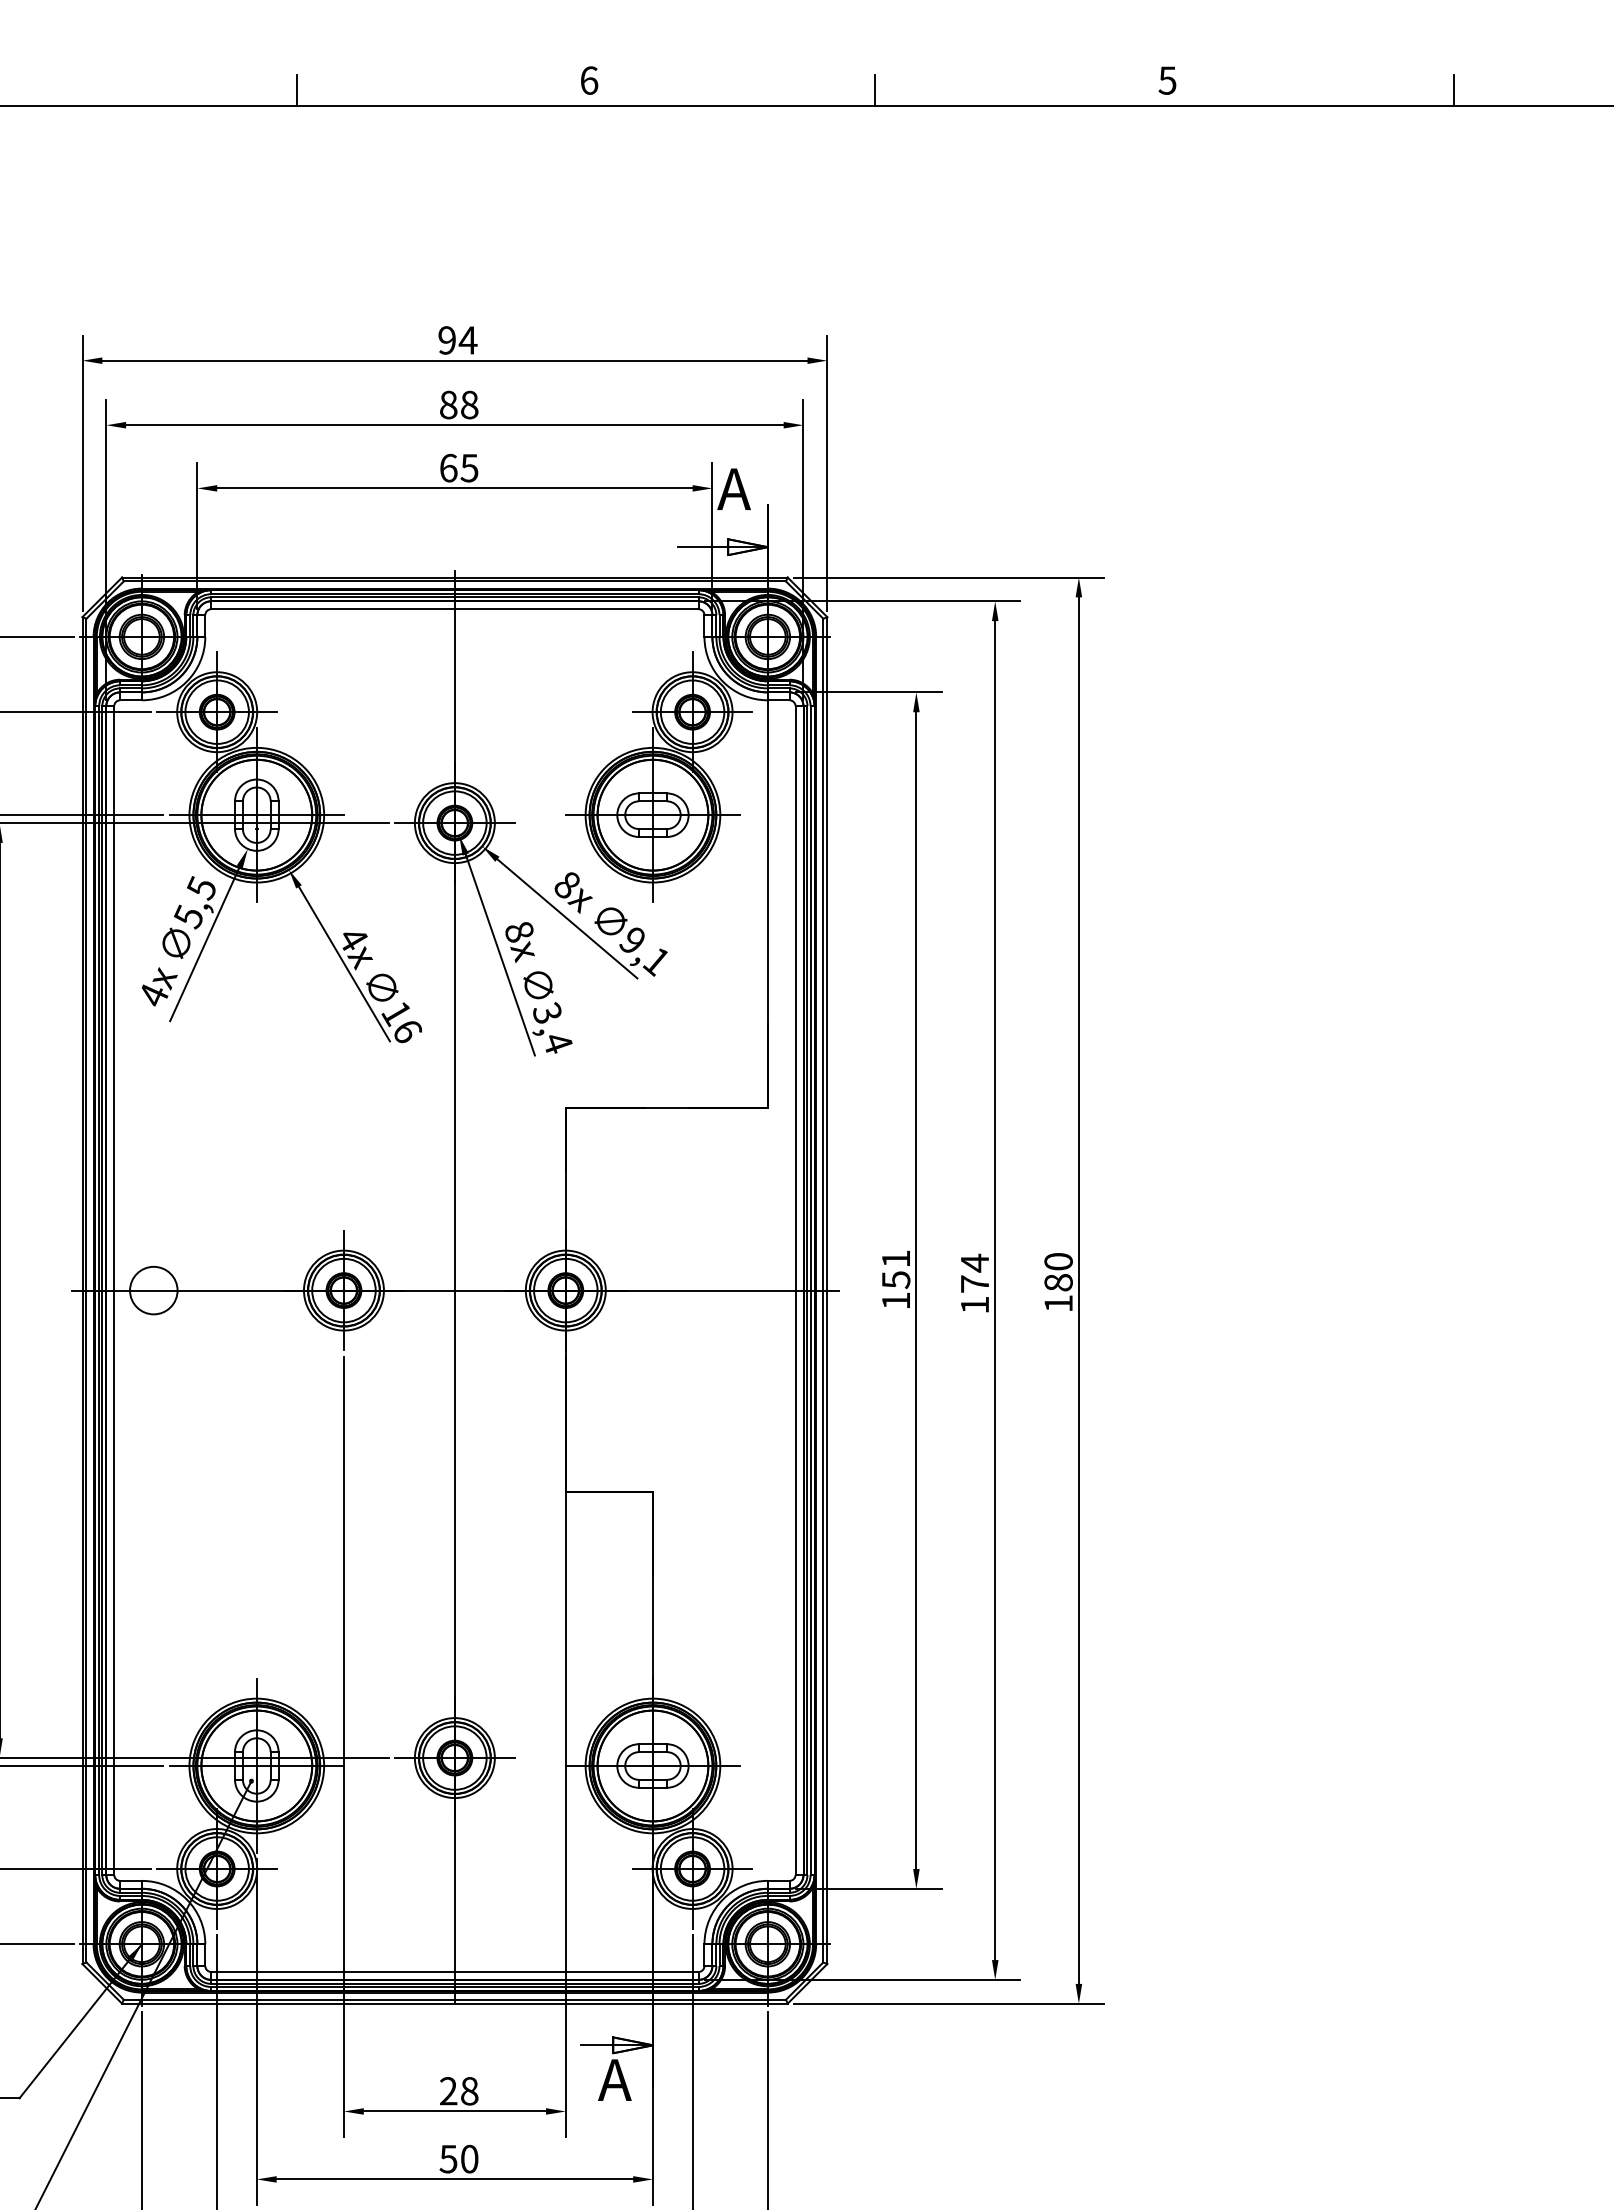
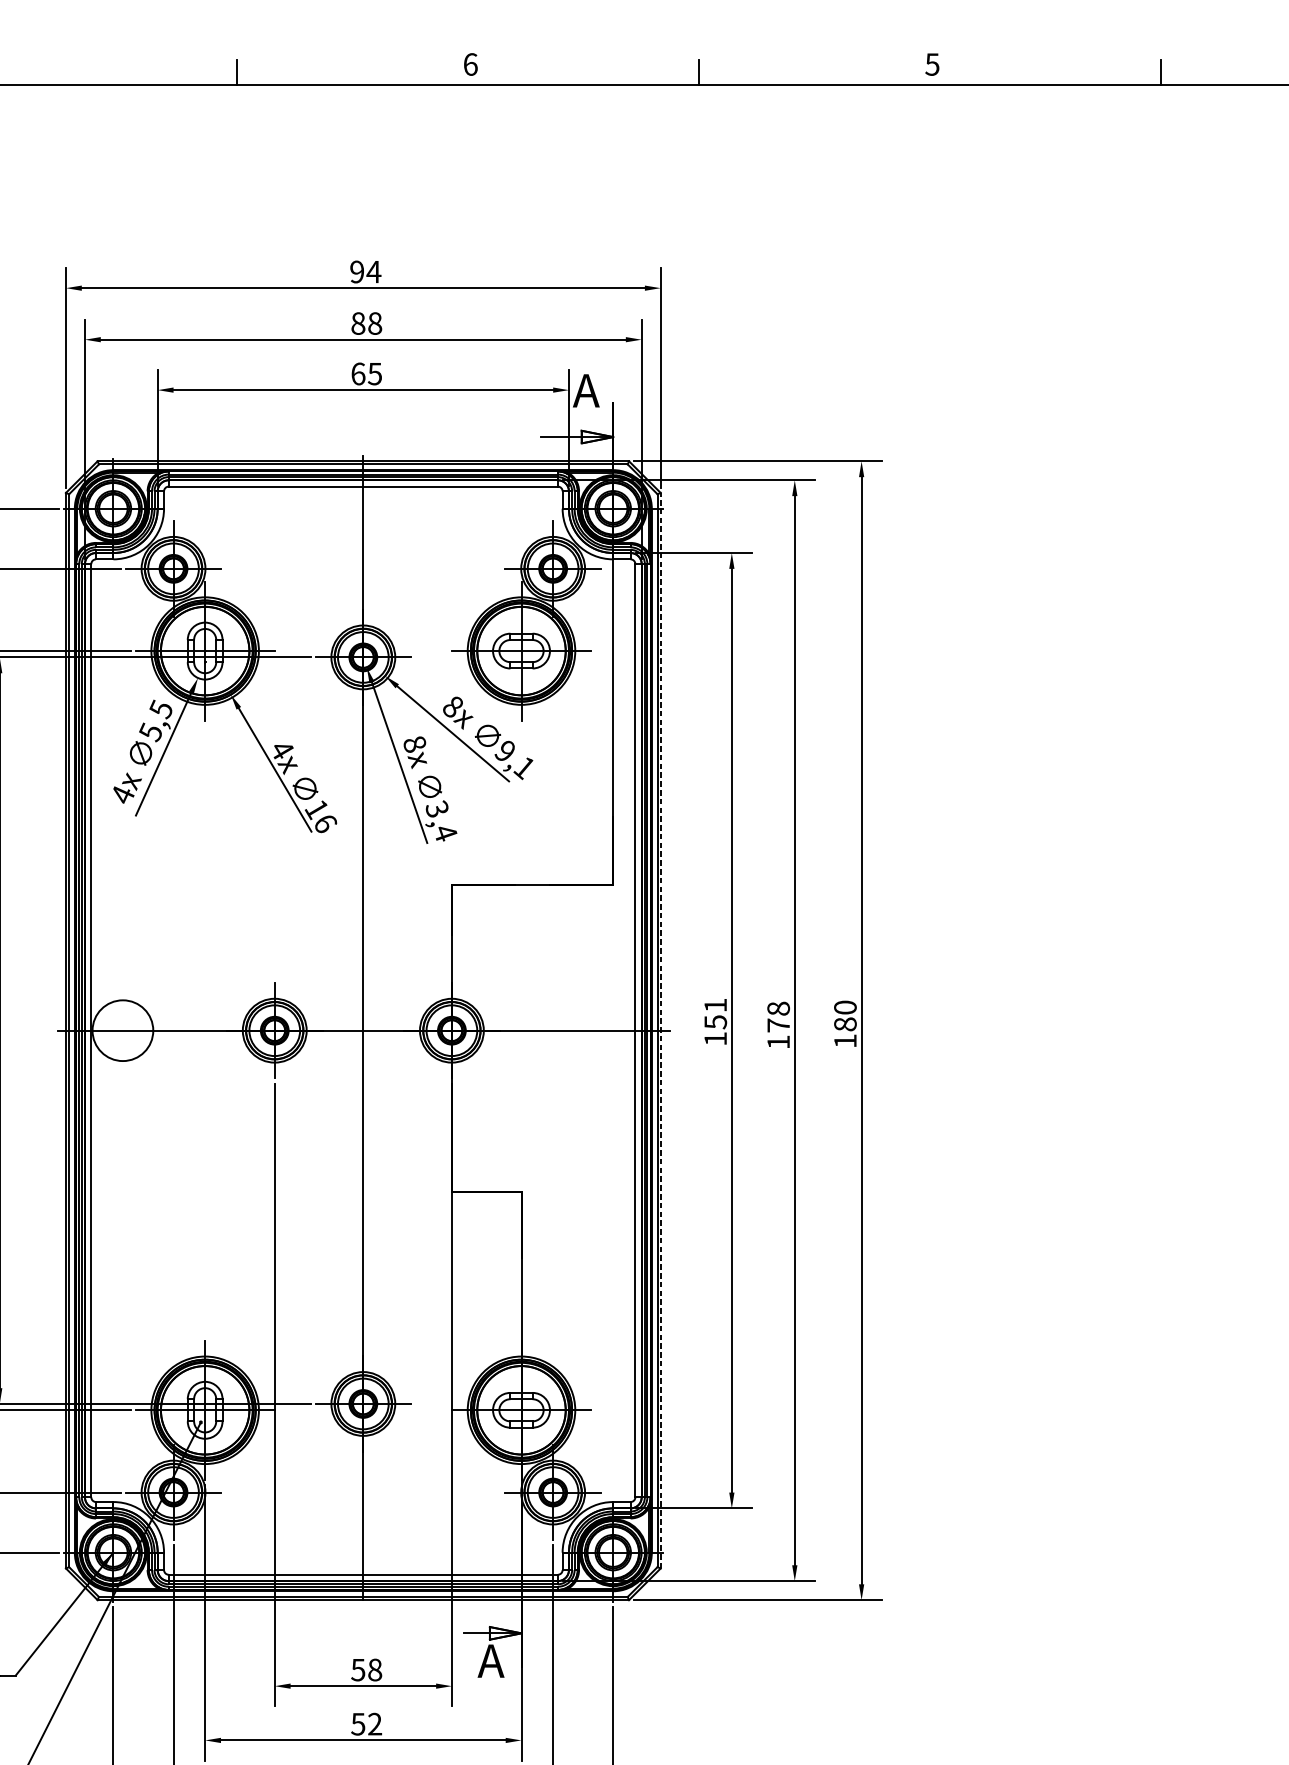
text: (974, 1262) -> (778, 1008), 174 -> 178
circle: (153, 1290) -> (122, 1030), size x1.6
line: (827, 1290) -> (660, 1030), solid -> dashed
text: (448, 2091) -> (358, 1670), 28 -> 58
text: (469, 2159) -> (375, 1724), 50 -> 52

